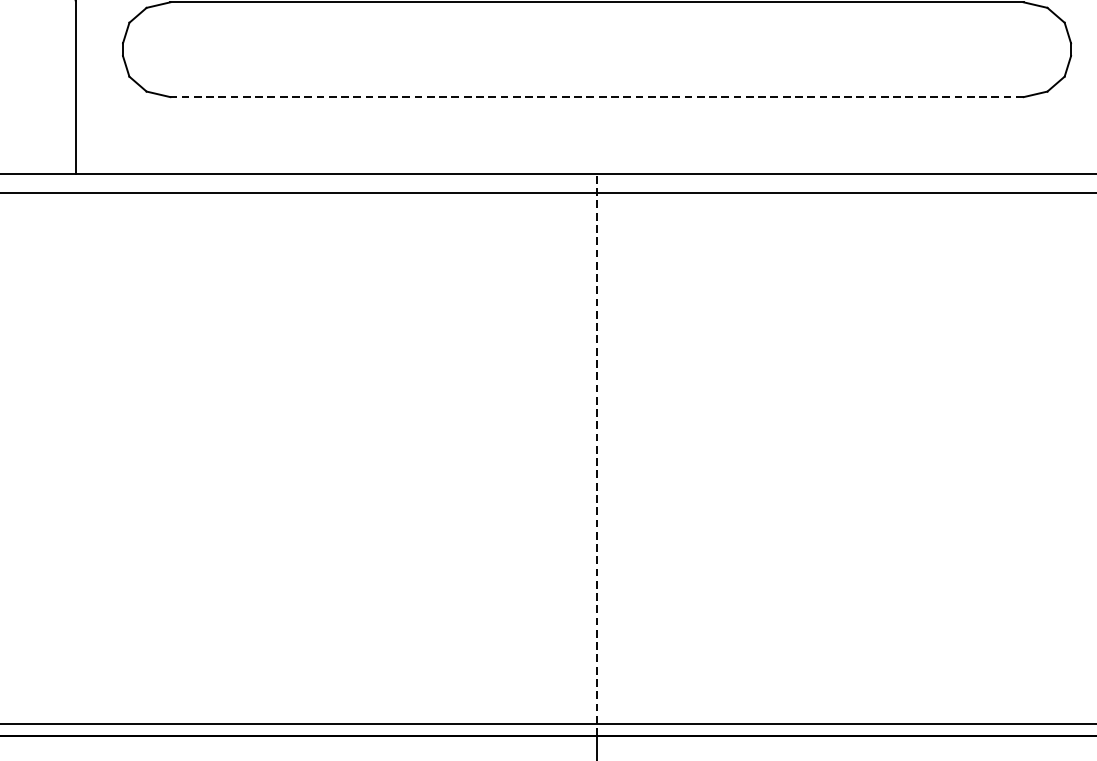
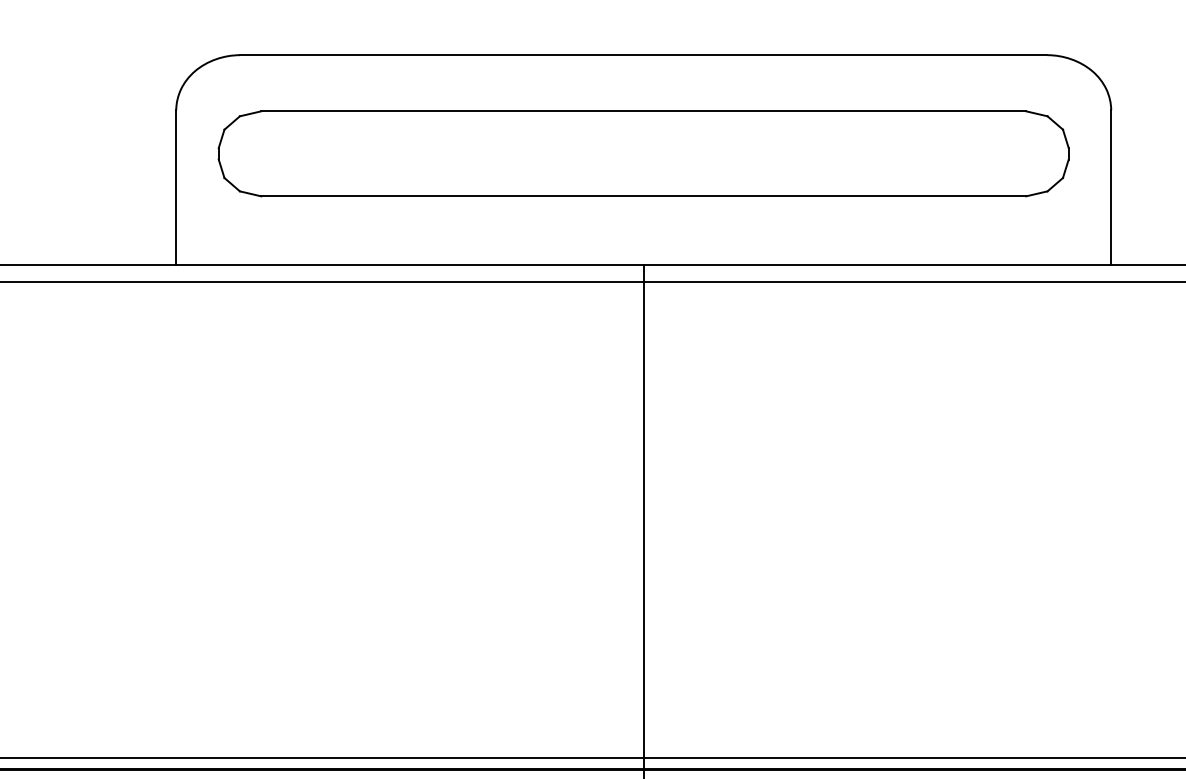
line: (596, 97) -> (643, 196), dashed -> solid
line: (596, 455) -> (643, 517), dashed -> solid

